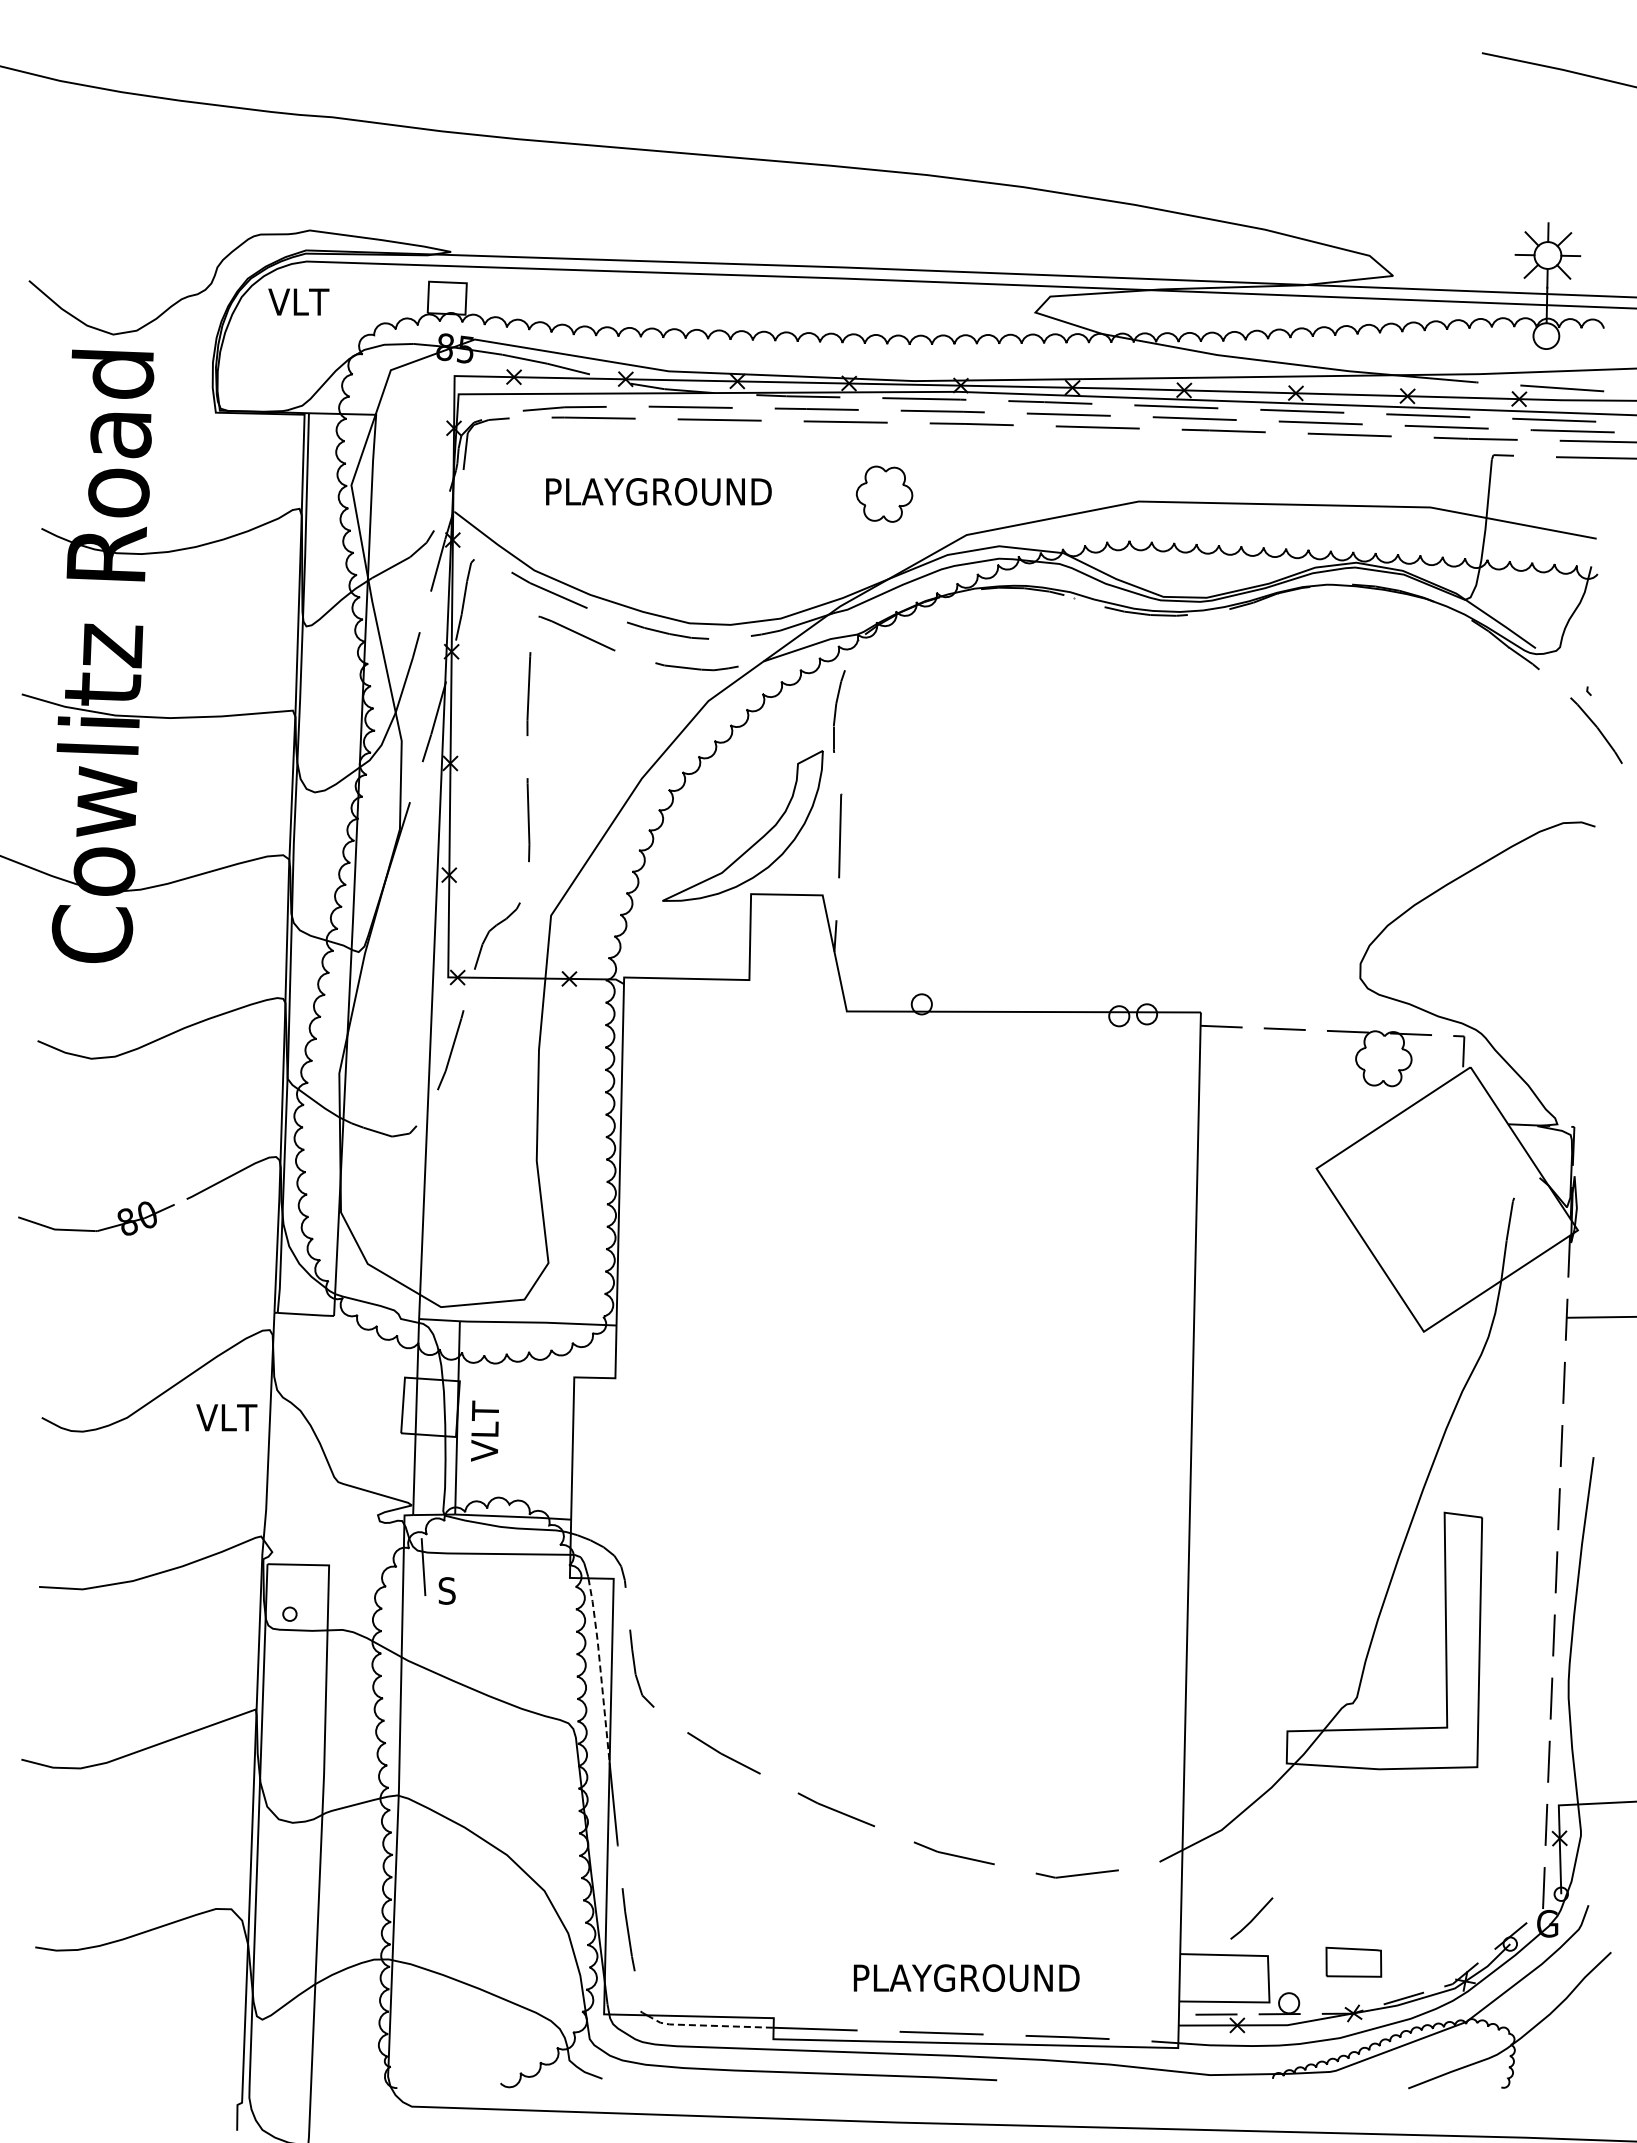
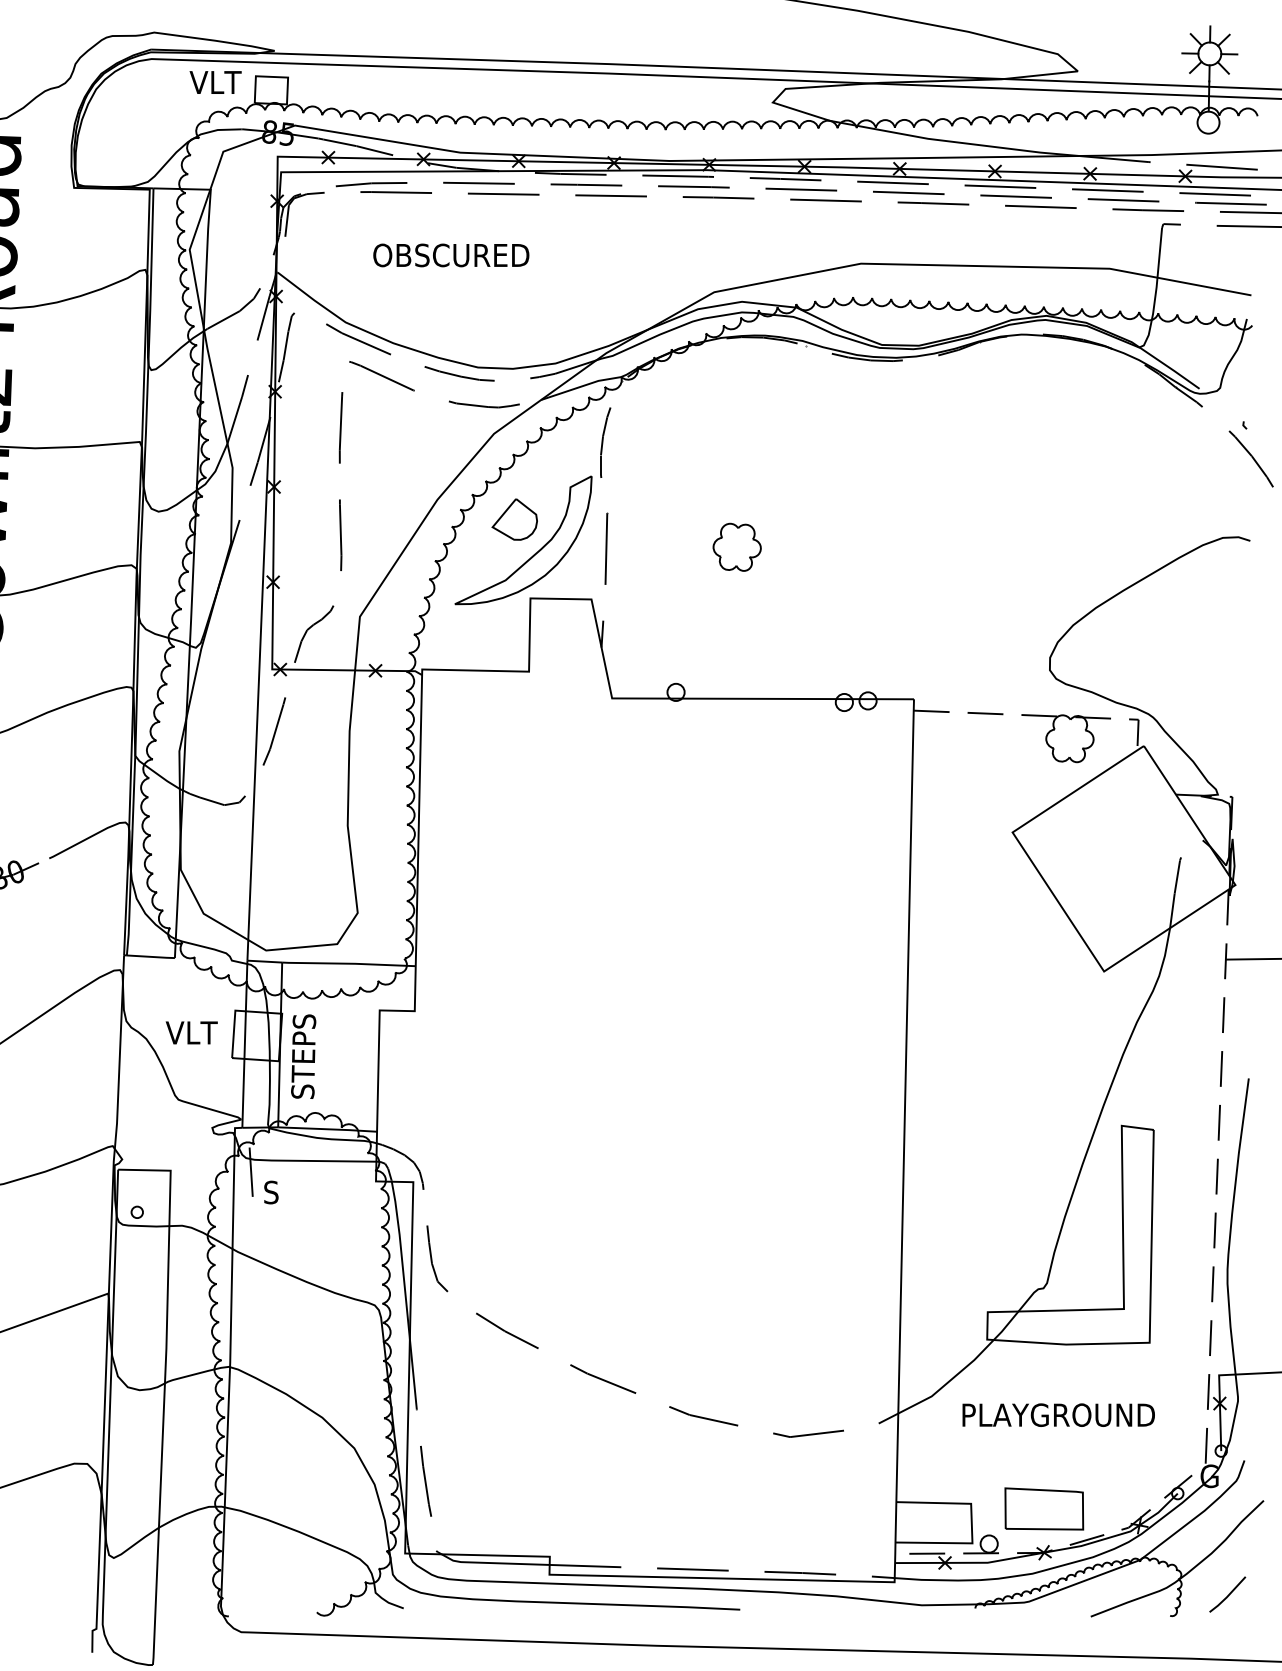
text: (298, 301) -> (215, 82), moved
text: (658, 491) -> (451, 255), PLAYGROUND -> OBSCURED
part: (884, 493) -> (737, 546), moved
part: (732, 801) -> (514, 519), added
text: (226, 1417) -> (191, 1032), moved
text: (484, 1431) -> (303, 1056), VLT -> STEPS
line: (600, 1669) -> (402, 1259), dashed -> solid
line: (1252, 1918) -> (1228, 1594), moved
part: (1353, 1962) -> (1044, 1509), size x1.67
text: (966, 1977) -> (1058, 1414), moved
line: (708, 2025) -> (494, 1563), dashed -> solid

